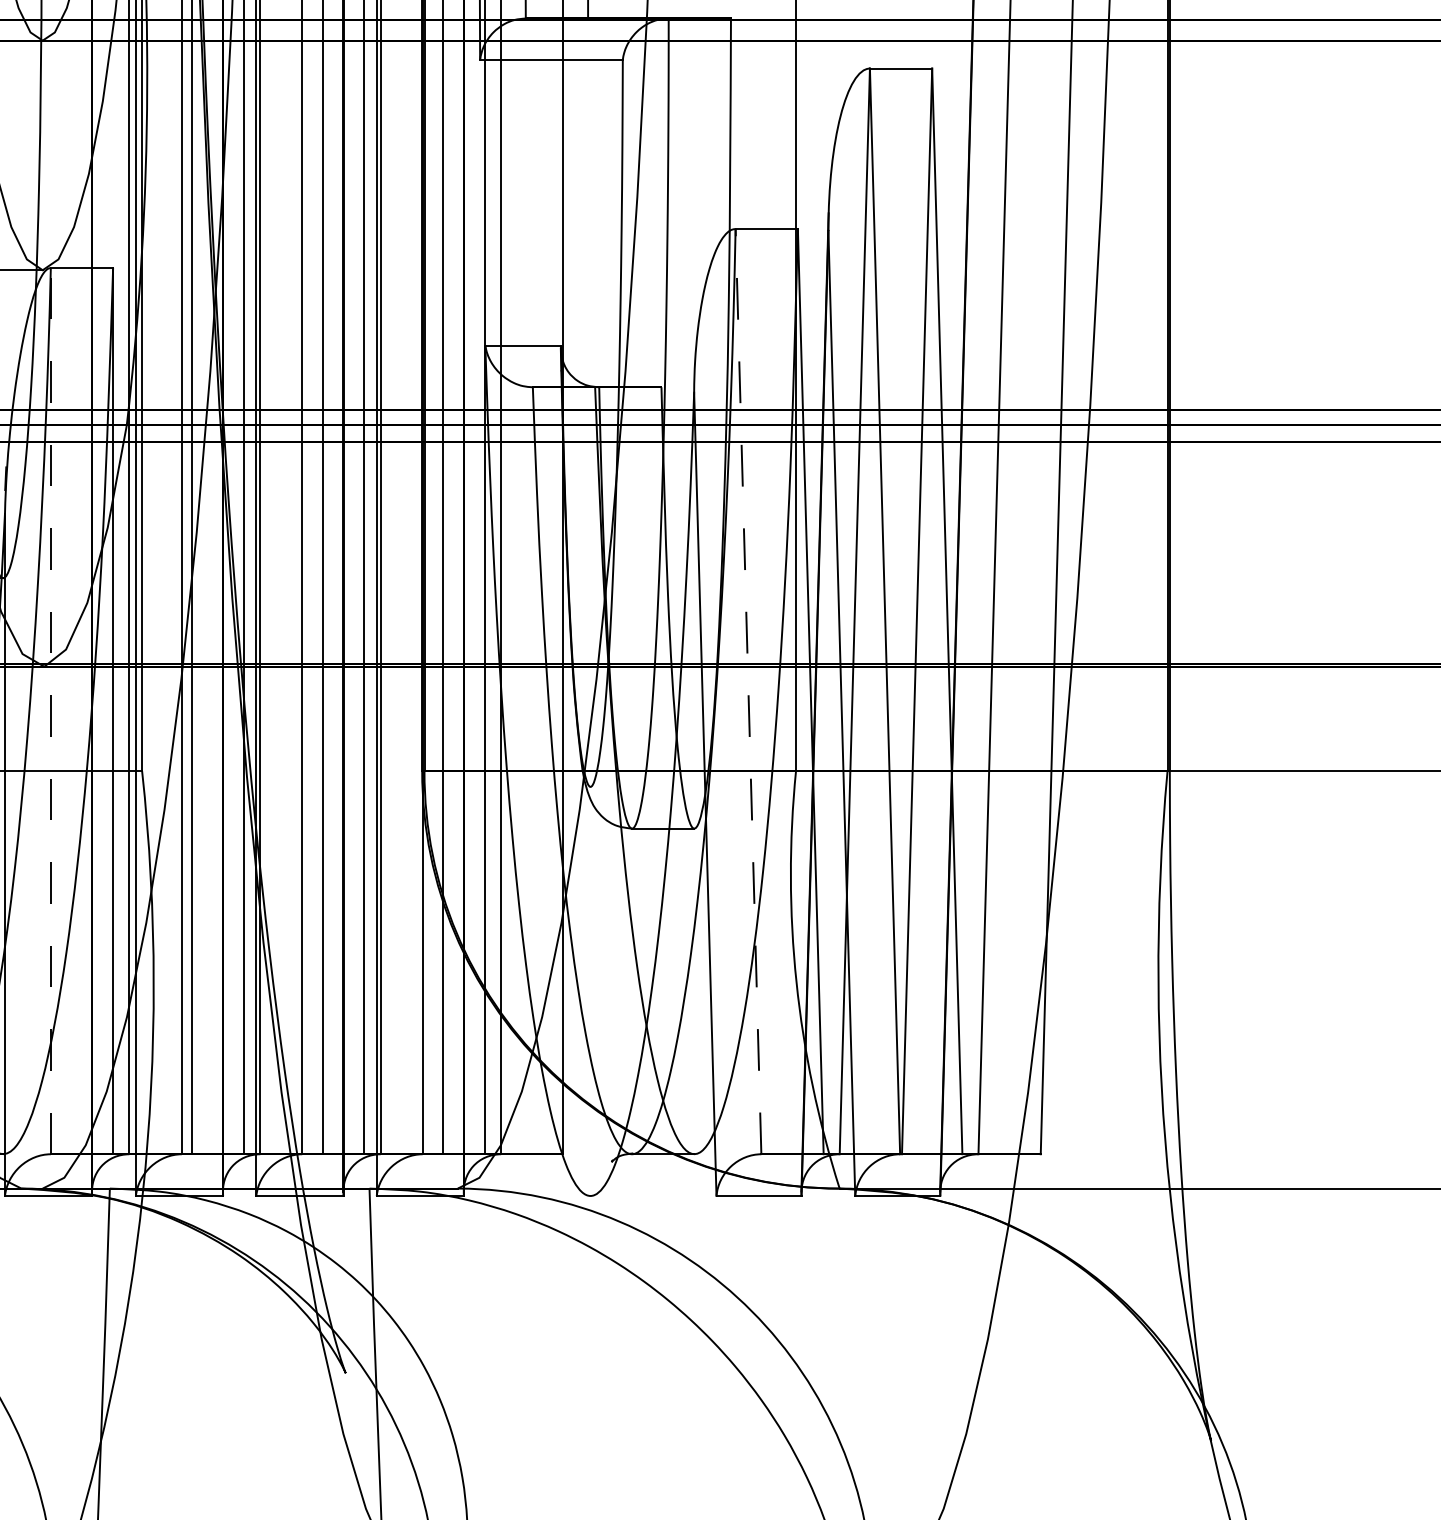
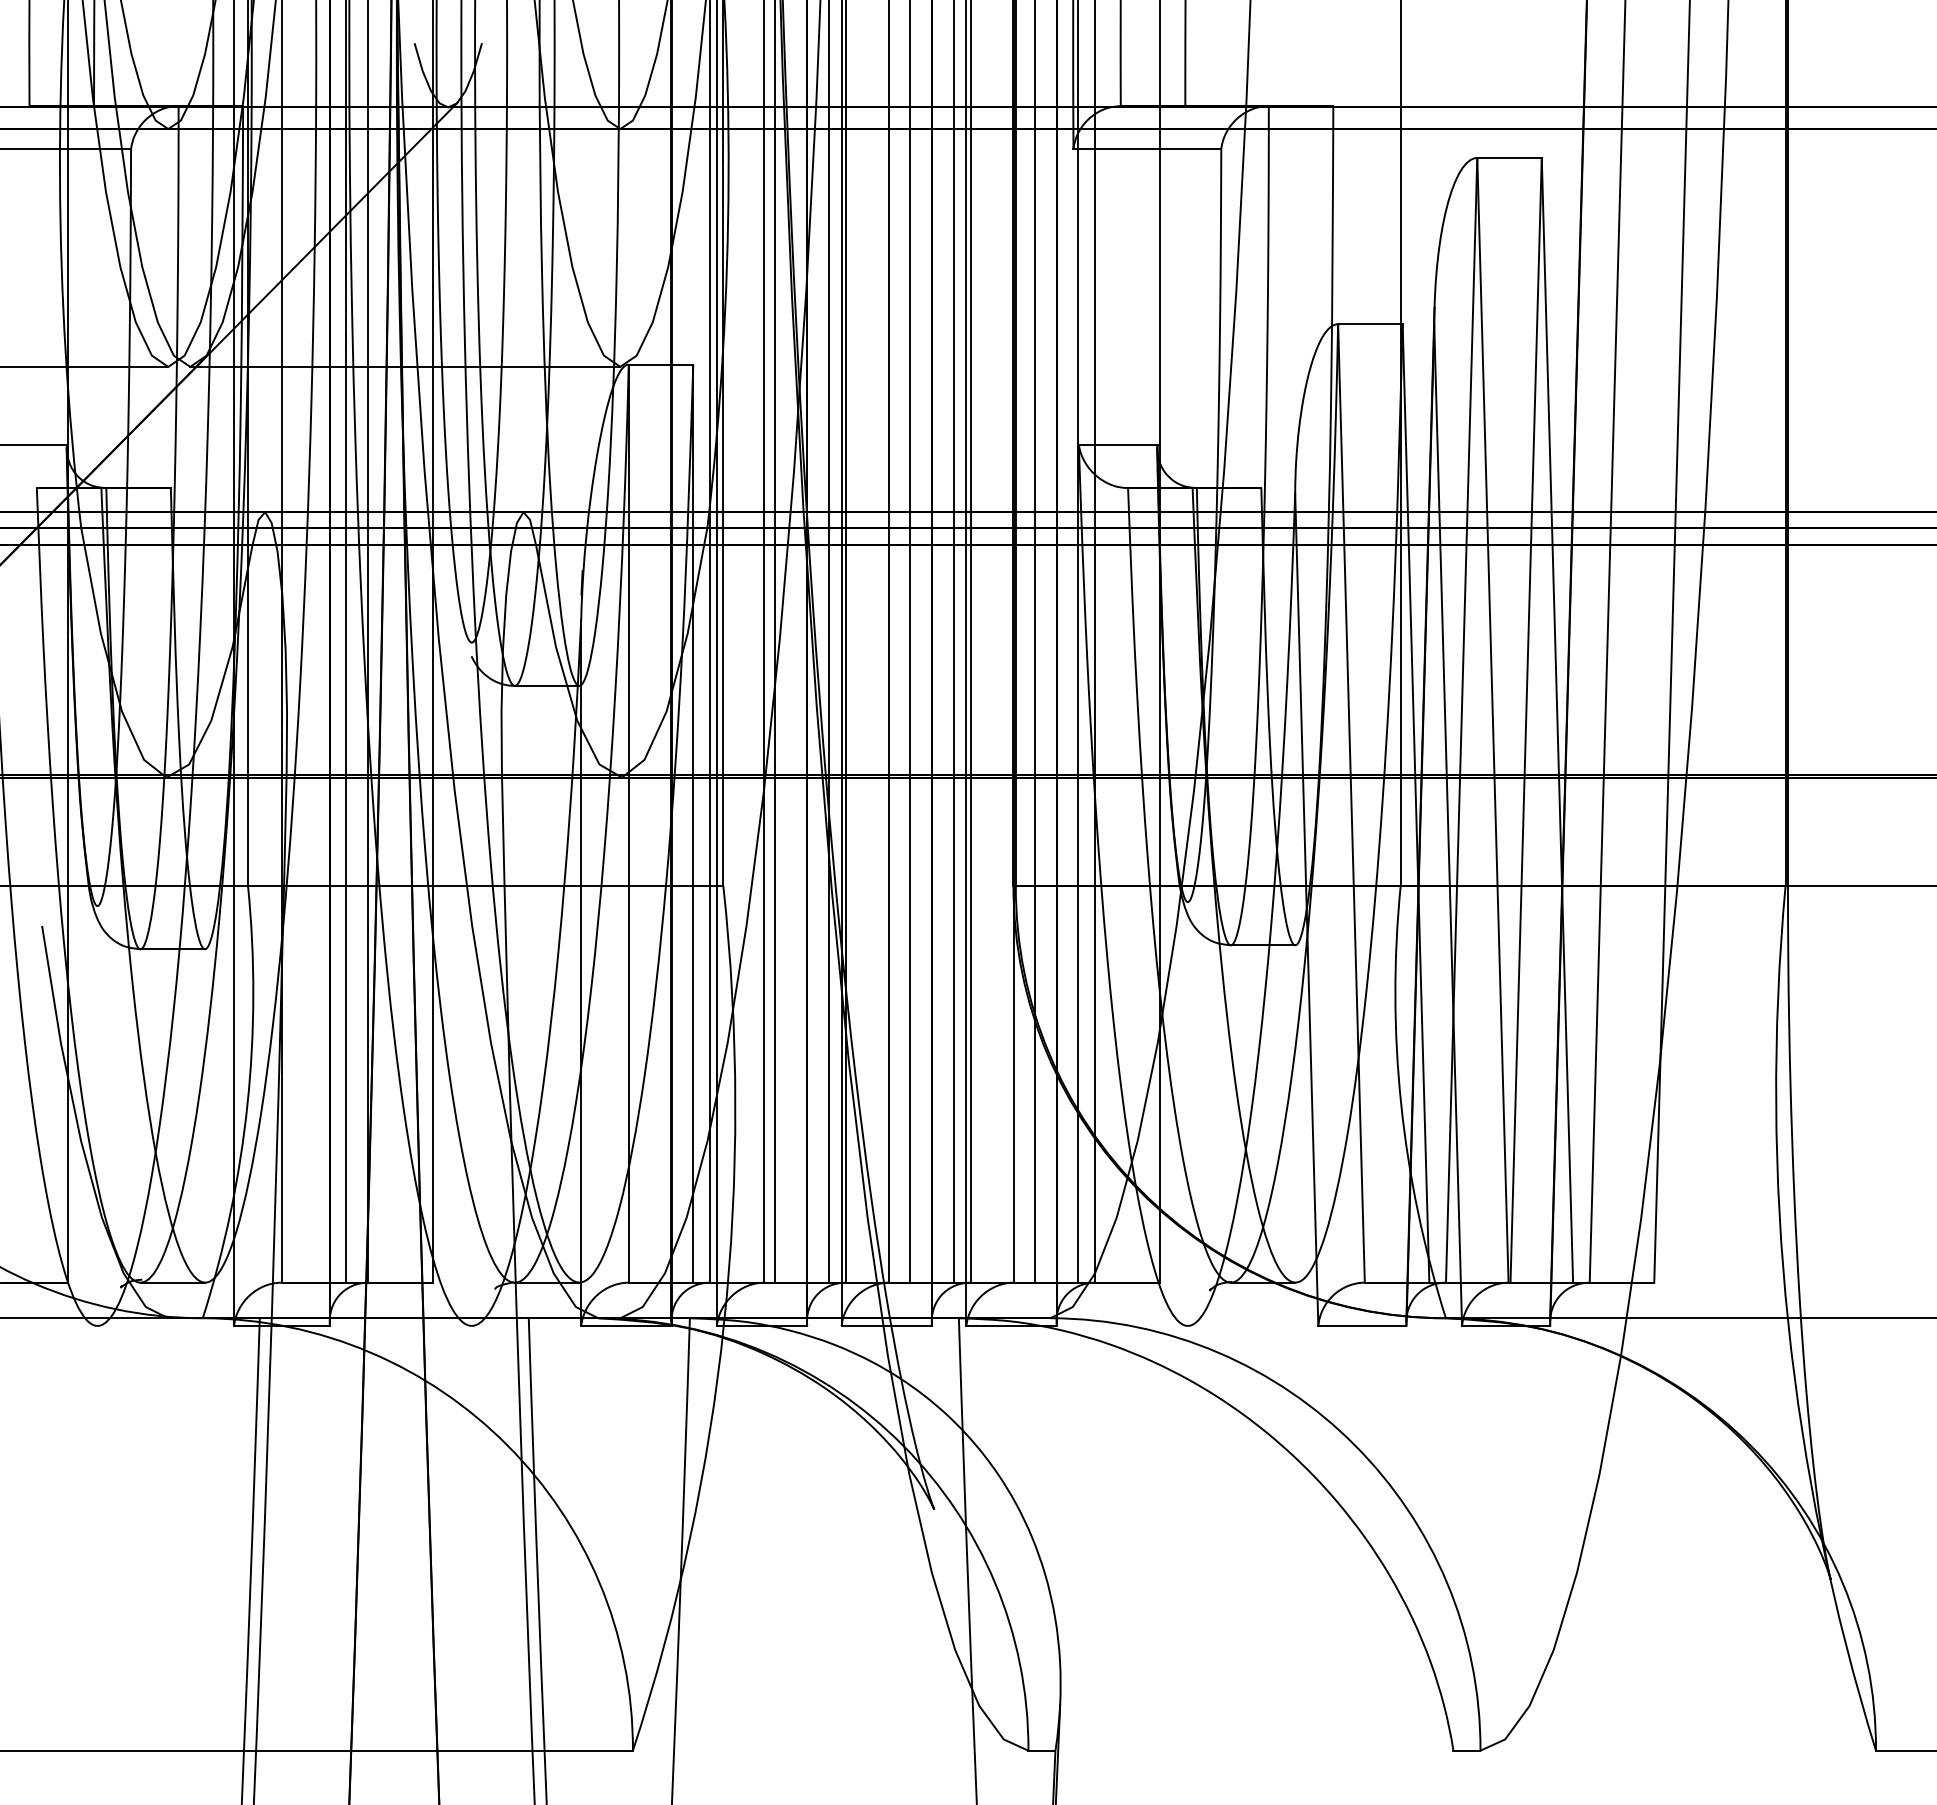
line: (748, 690) -> (1351, 802), dashed -> solid
line: (50, 711) -> (628, 823), dashed -> solid

